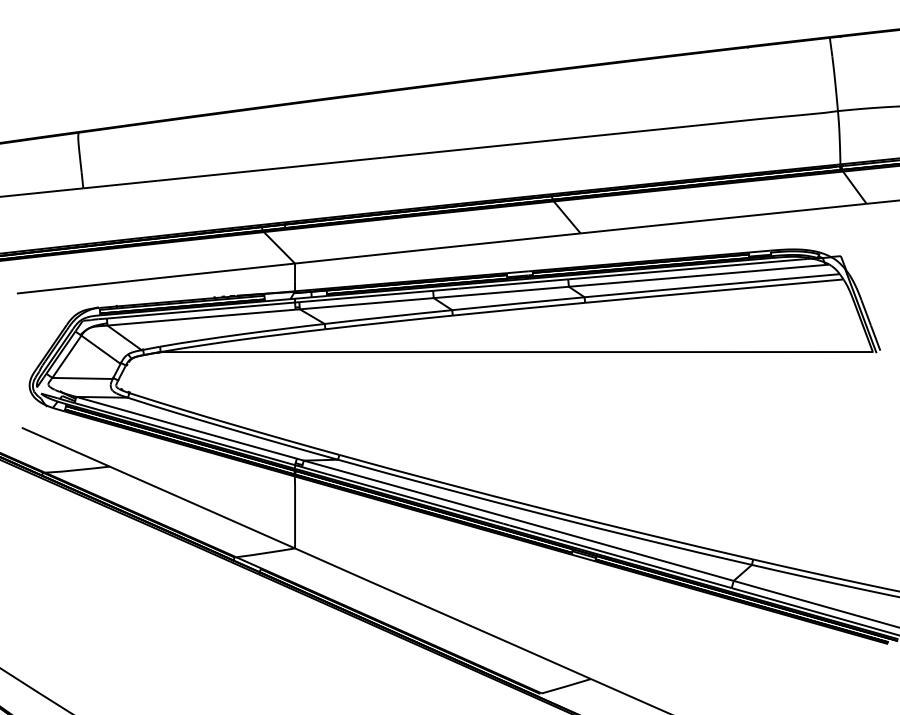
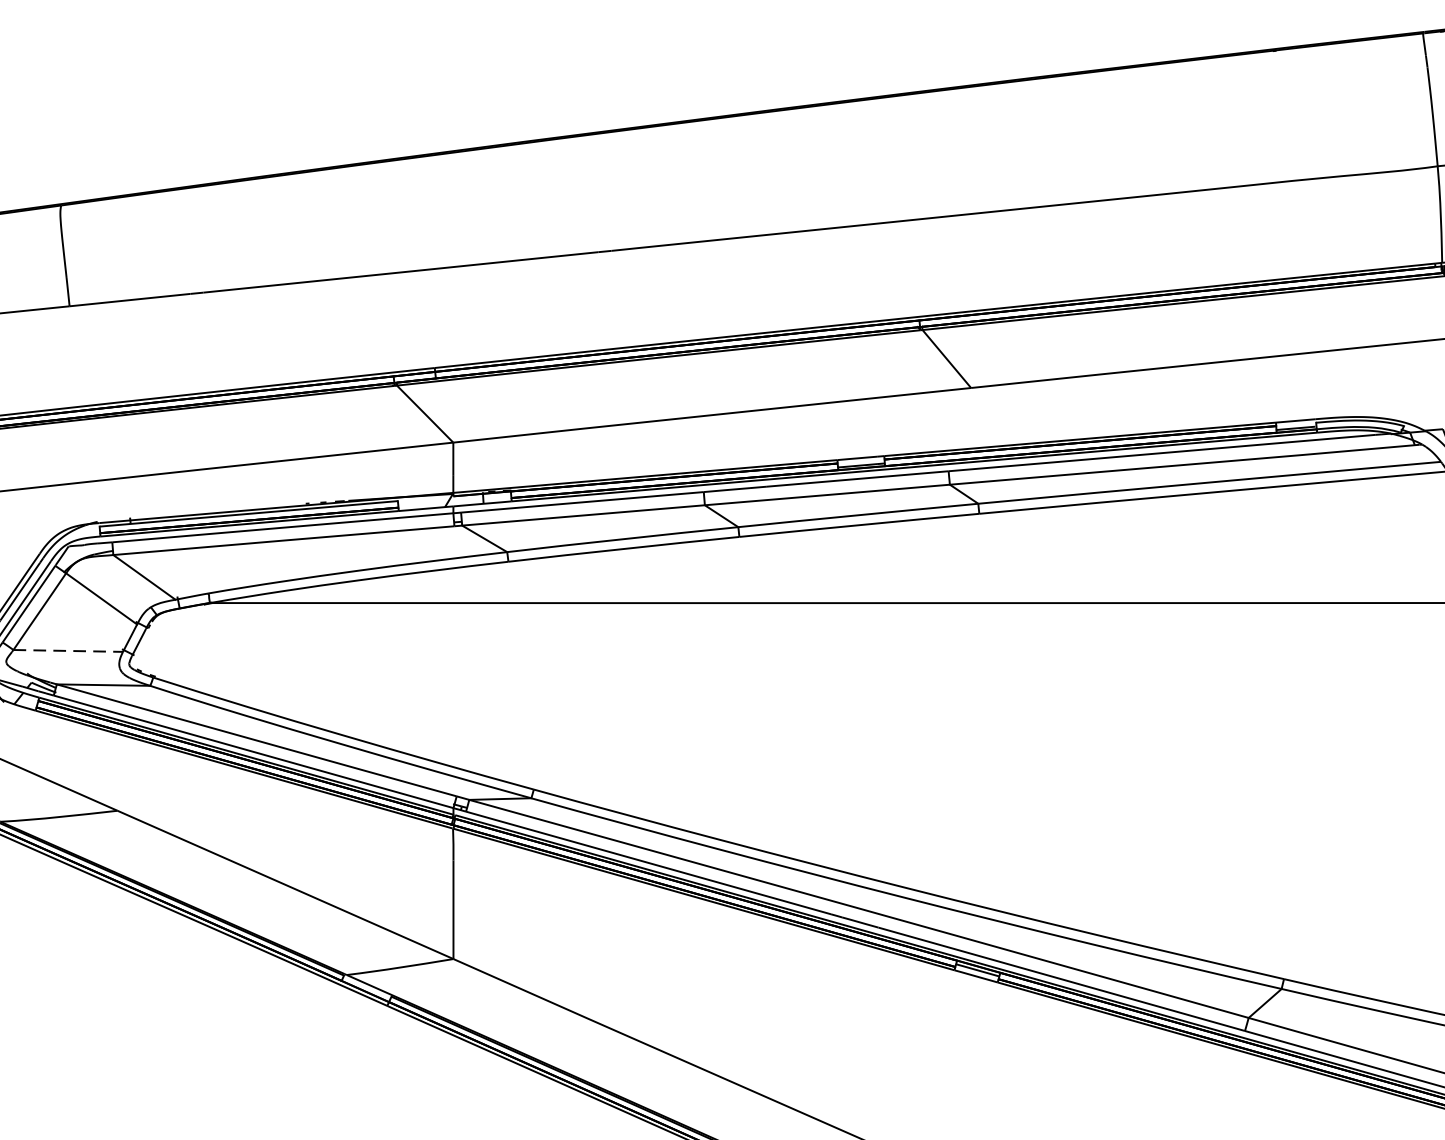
line: (83, 378) -> (69, 651), solid -> dashed

